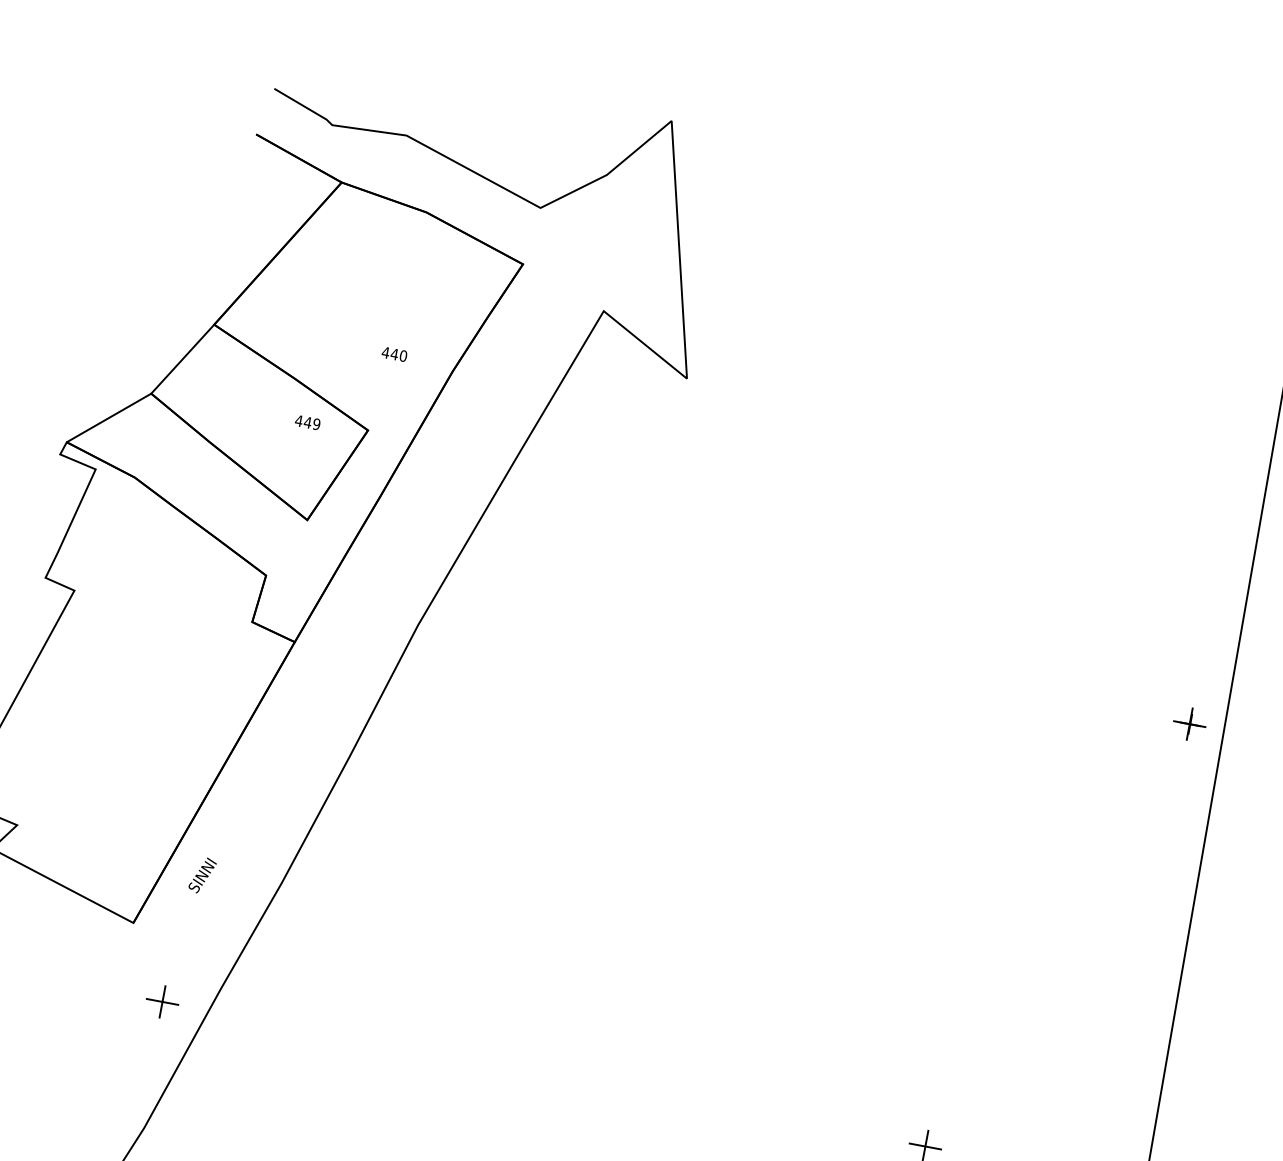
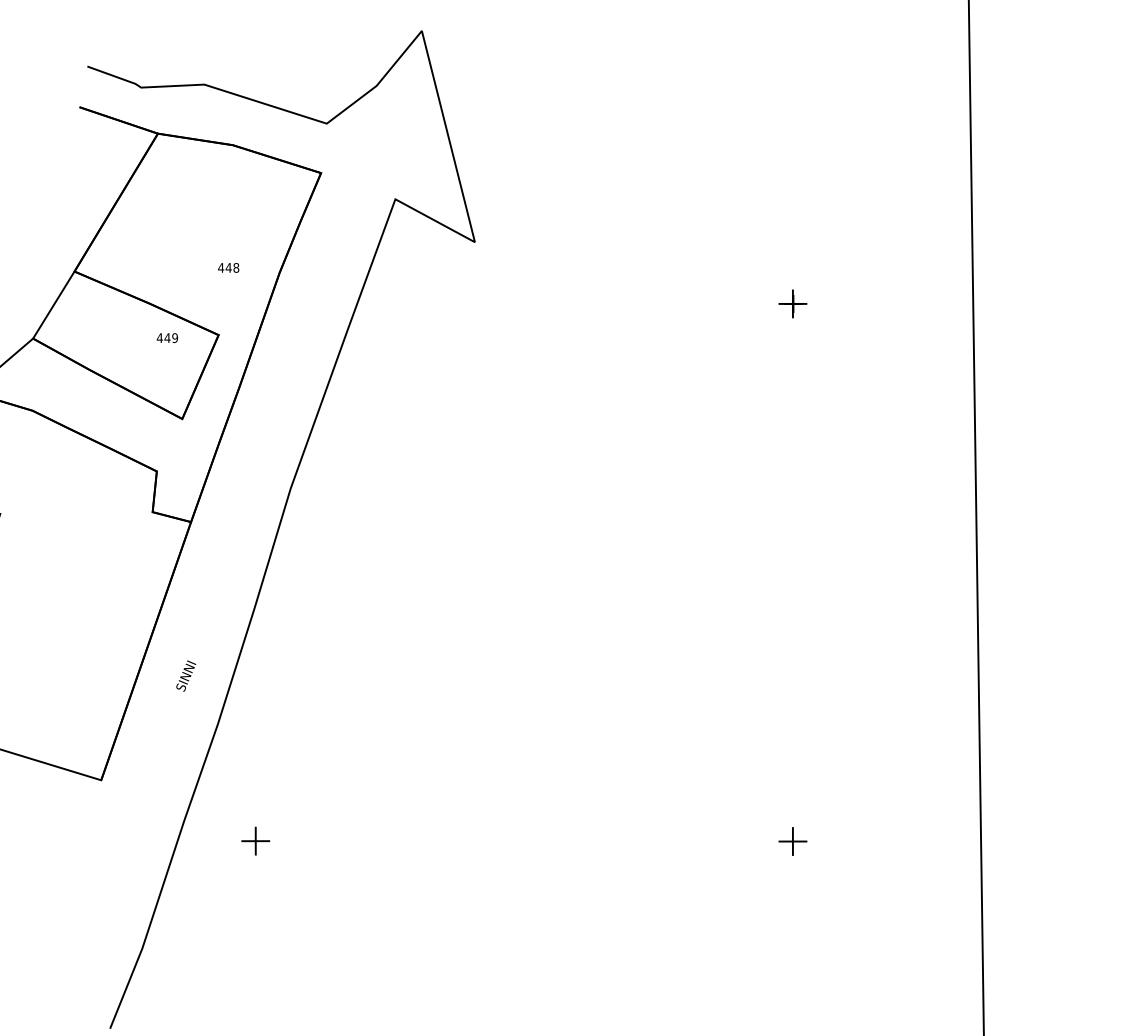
text: (403, 355) -> (236, 267), 440 -> 448
part: (1189, 723) -> (792, 303), moved
text: (203, 874) -> (186, 675), moved
part: (162, 1001) -> (255, 840), moved

